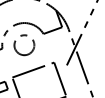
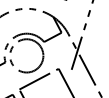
circle: (24, 44) -> (26, 55), size x1.67

